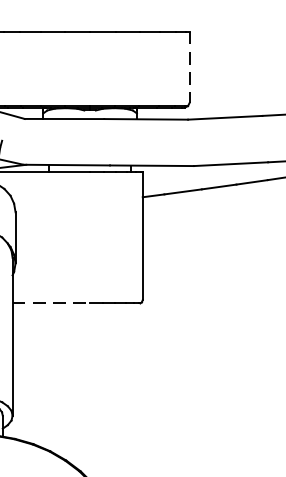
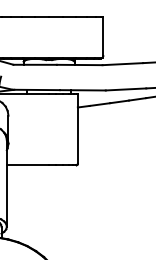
line: (189, 67) -> (103, 36), dashed -> solid
line: (52, 303) -> (28, 165), dashed -> solid

